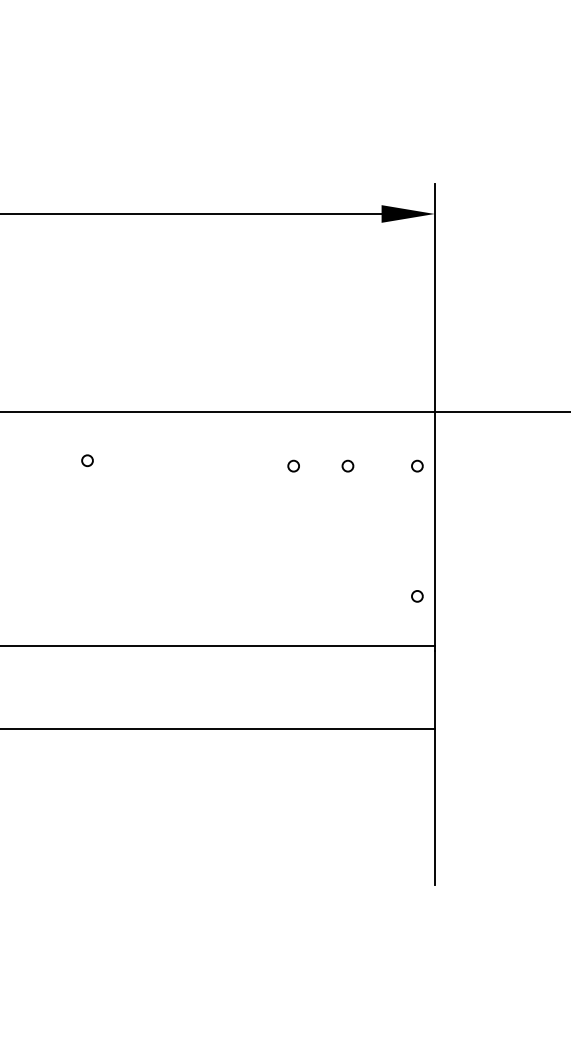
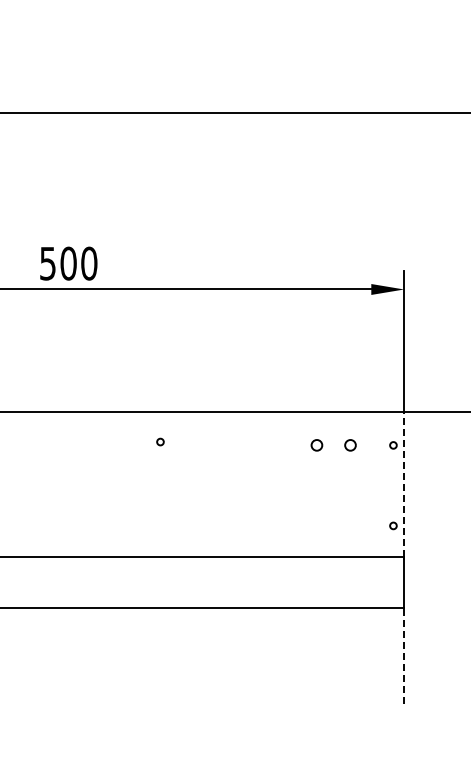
circle: (87, 459) -> (160, 441), moved
circle: (292, 466) -> (316, 445), size x1.6
circle: (347, 466) -> (350, 445), size x1.6
line: (435, 527) -> (404, 483), solid -> dashed
line: (435, 805) -> (404, 655), solid -> dashed

